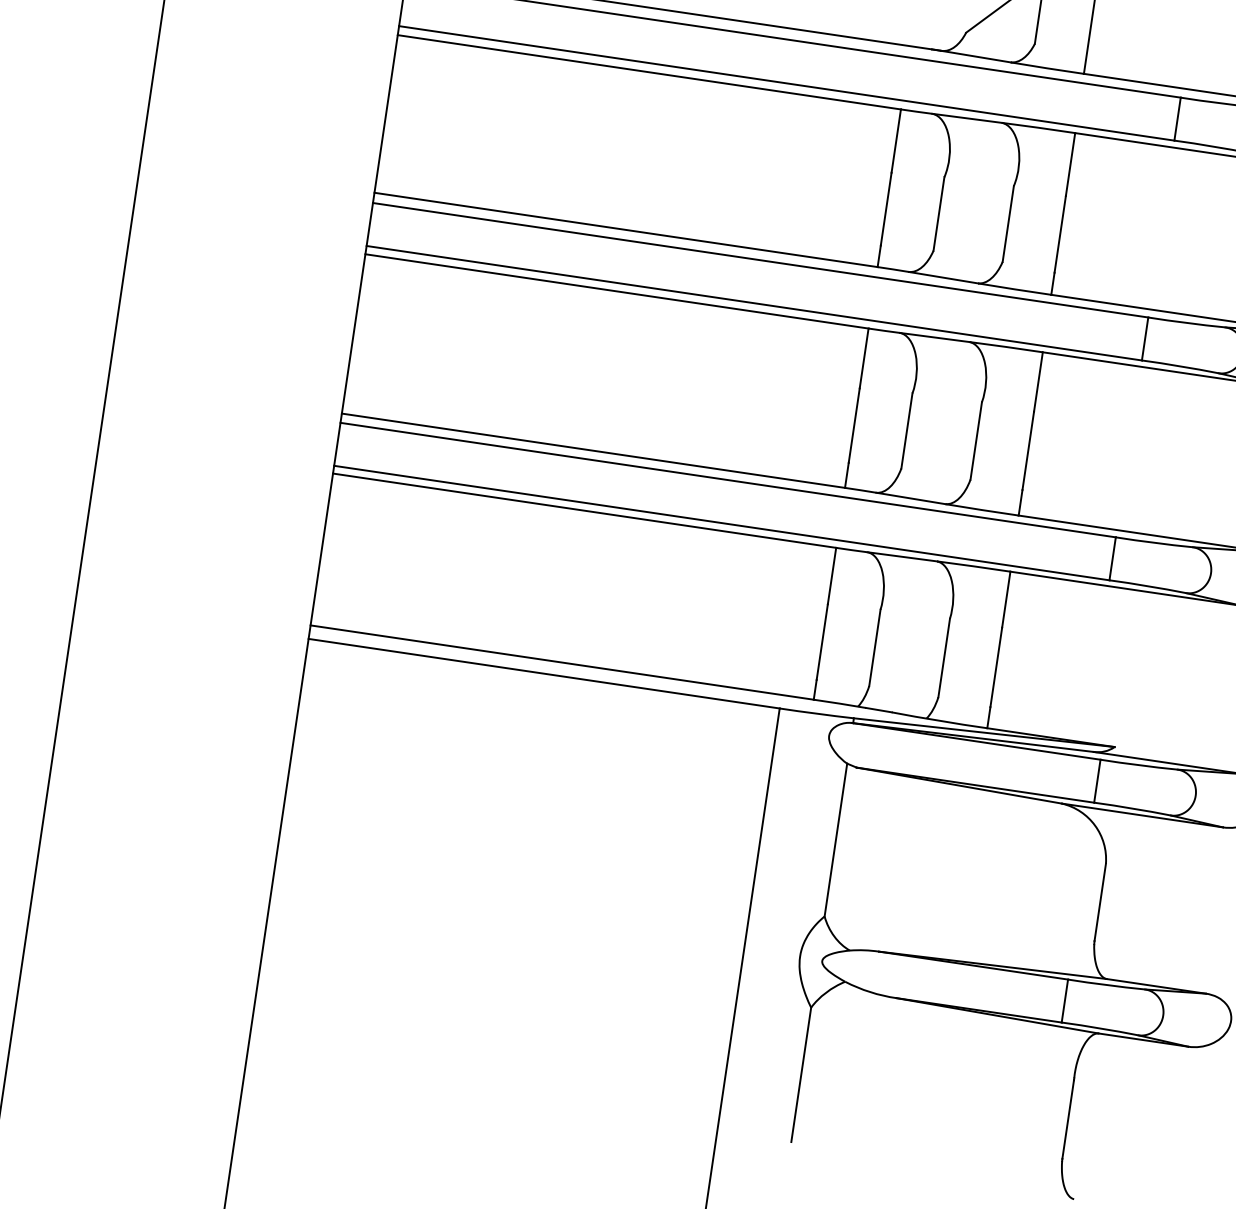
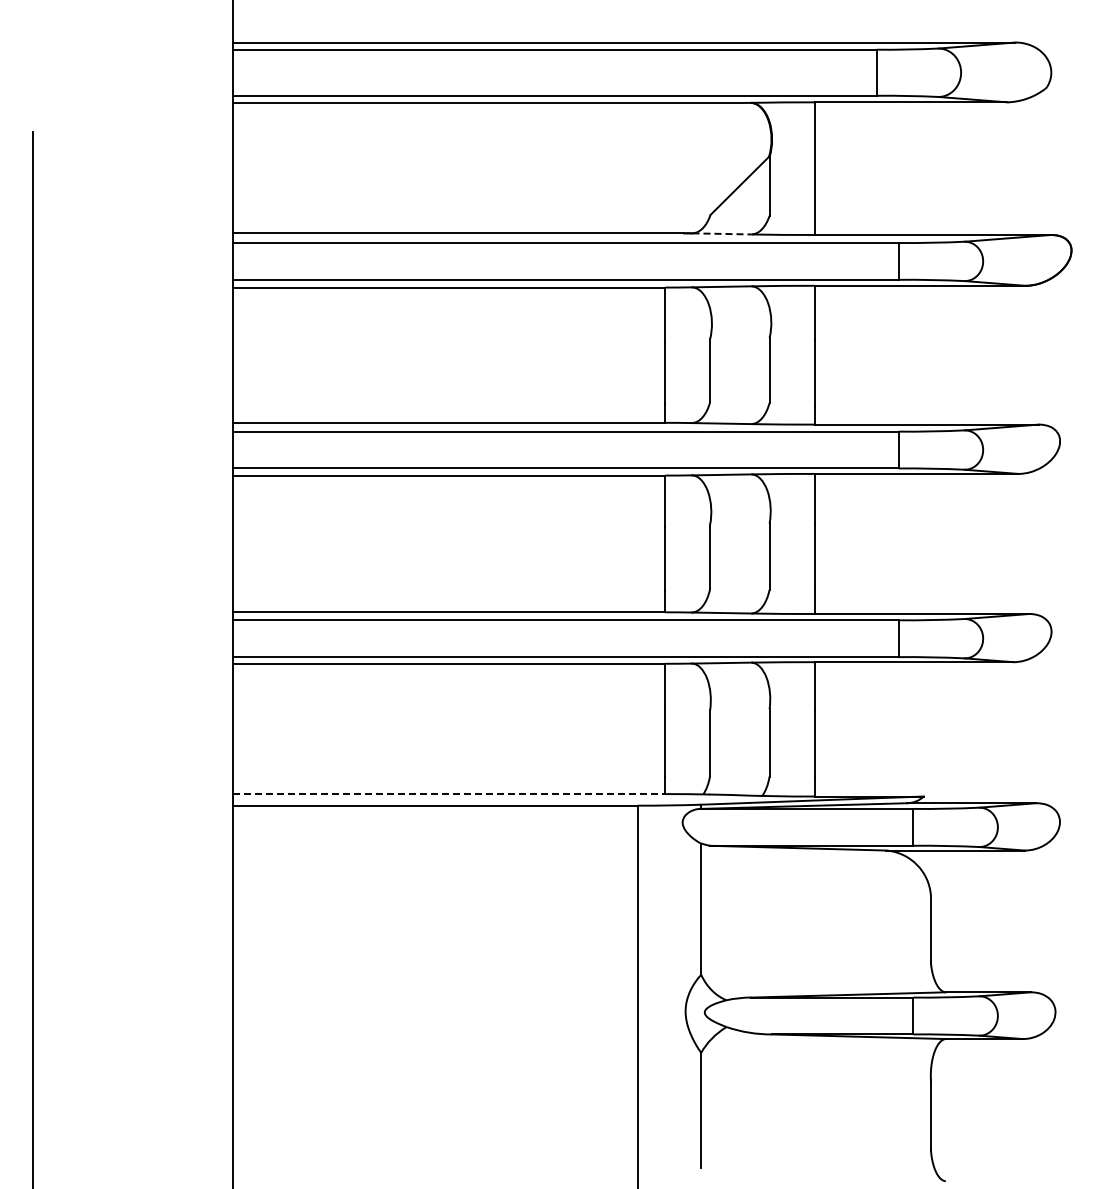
line: (976, 56) -> (722, 233), solid -> dashed
line: (562, 663) -> (449, 794), solid -> dashed

